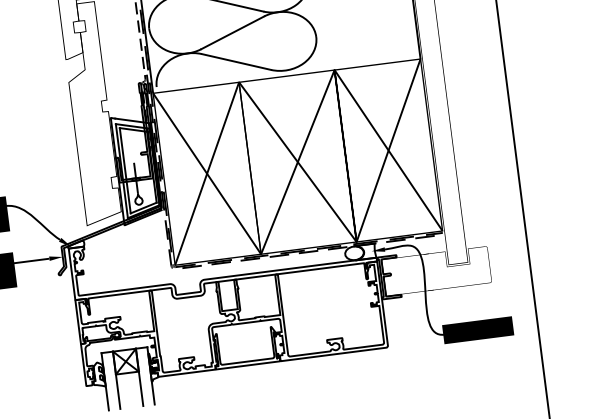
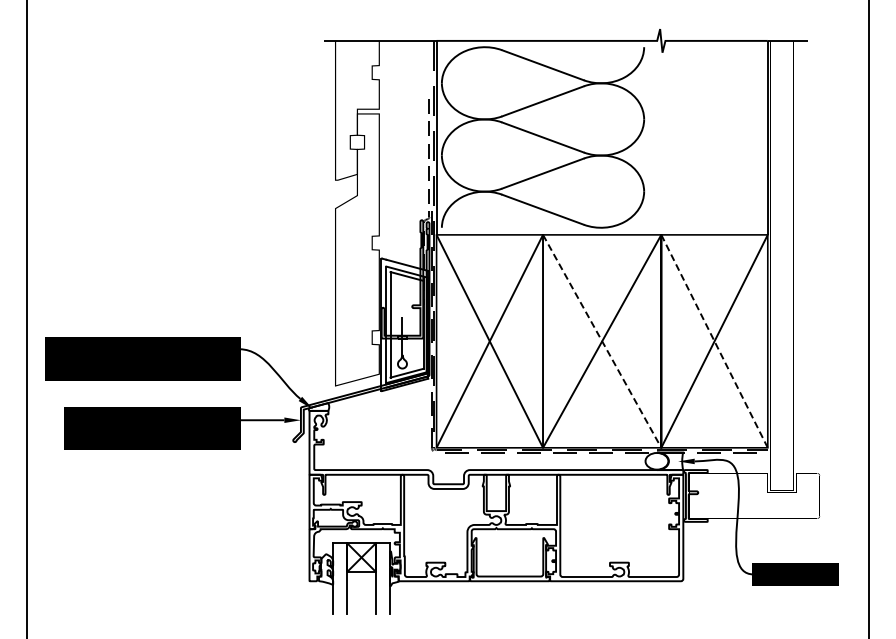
line: (388, 150) -> (714, 341), solid -> dashed
line: (298, 162) -> (602, 341), solid -> dashed

